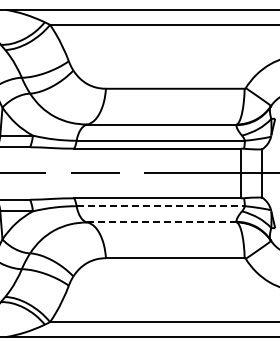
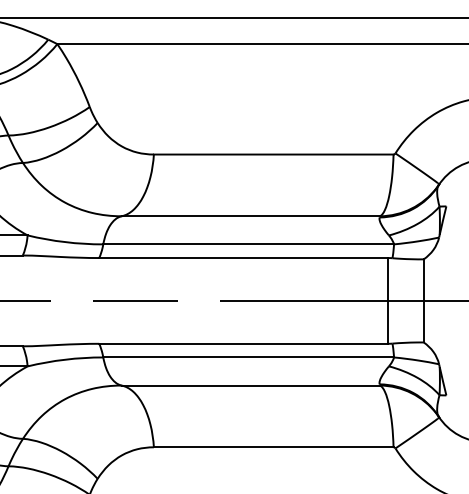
line: (161, 206) -> (249, 357), dashed -> solid
line: (162, 222) -> (251, 385), dashed -> solid

